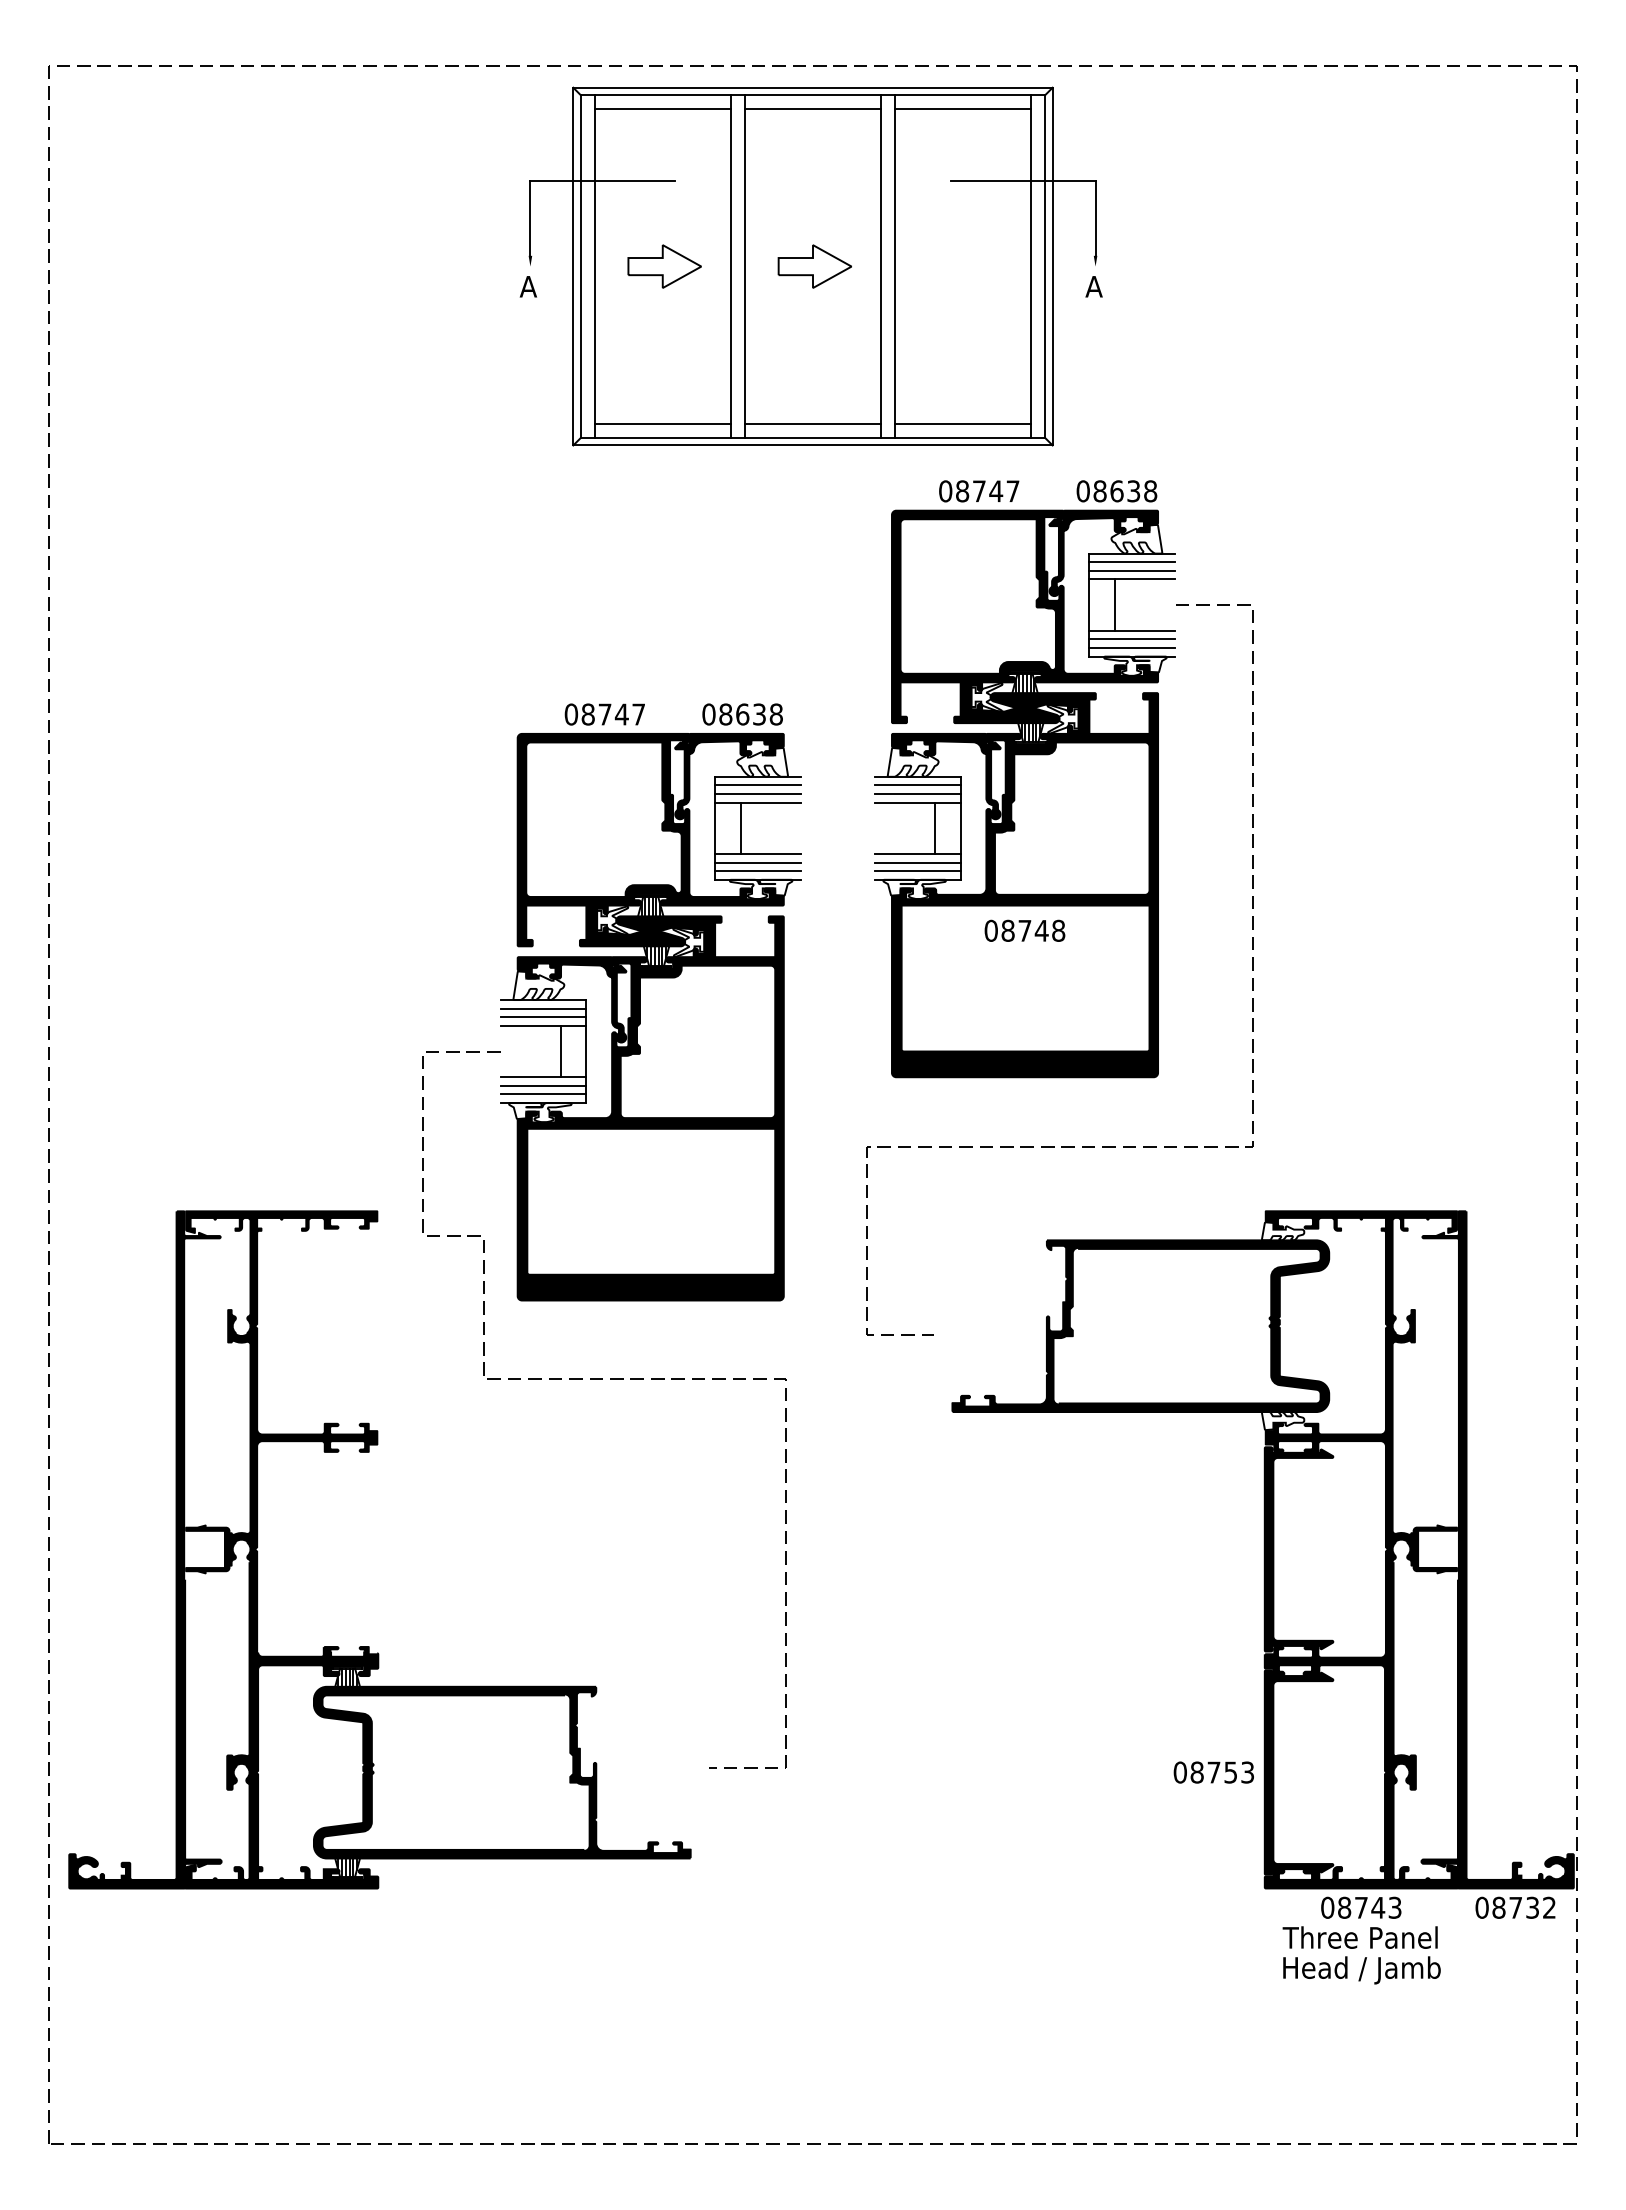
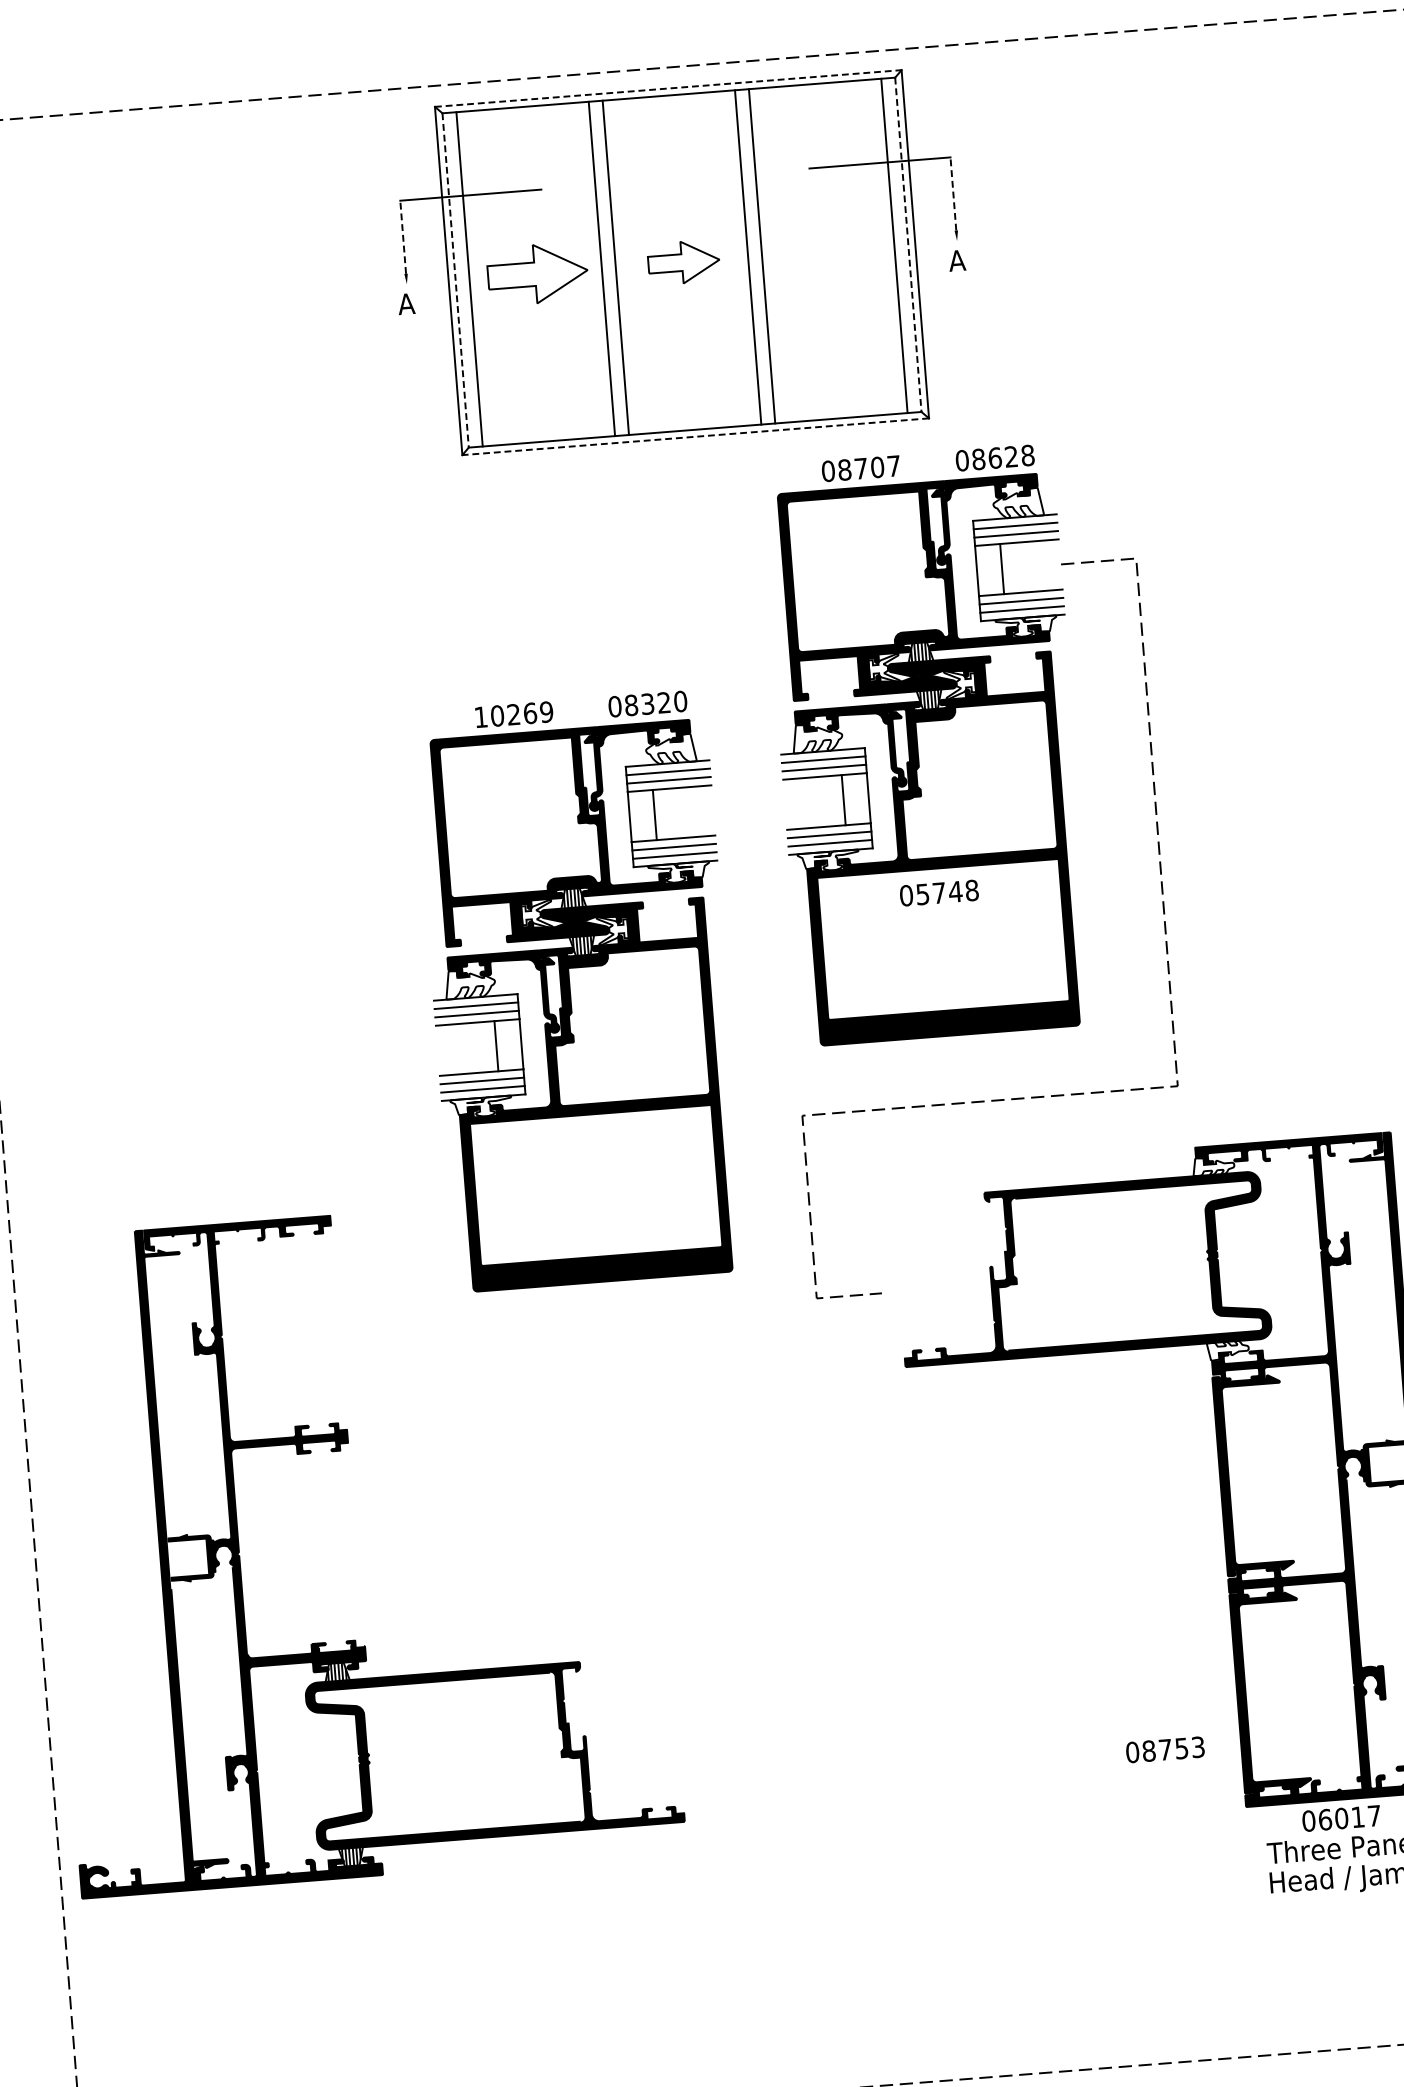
line: (813, 87) -> (668, 88), solid -> dashed
line: (662, 109) -> (523, 121), removed
line: (812, 109) -> (669, 109), removed
line: (963, 109) -> (816, 98), removed
line: (530, 218) -> (403, 237), solid -> dashed
line: (1095, 218) -> (953, 194), solid -> dashed
line: (580, 266) -> (455, 280), solid -> dashed
part: (664, 266) -> (537, 273), size x1.4
line: (1045, 266) -> (908, 244), solid -> dashed
line: (662, 423) -> (547, 426), removed
line: (812, 423) -> (693, 415), removed
line: (963, 423) -> (840, 403), removed
line: (813, 445) -> (696, 436), solid -> dashed
text: (996, 491) -> (877, 467), 08747 -> 08707
text: (1133, 491) -> (1011, 457), 08638 -> 08628
text: (604, 714) -> (513, 714), 08747 -> 10269
text: (759, 714) -> (664, 702), 08638 -> 08320
text: (1007, 930) -> (922, 894), 08748 -> 05748
curve: (602, 1379) -> (562, 1362), removed
text: (1213, 1772) -> (1164, 1749), moved
text: (1369, 1907) -> (1349, 1817), 08743 -> 06017

